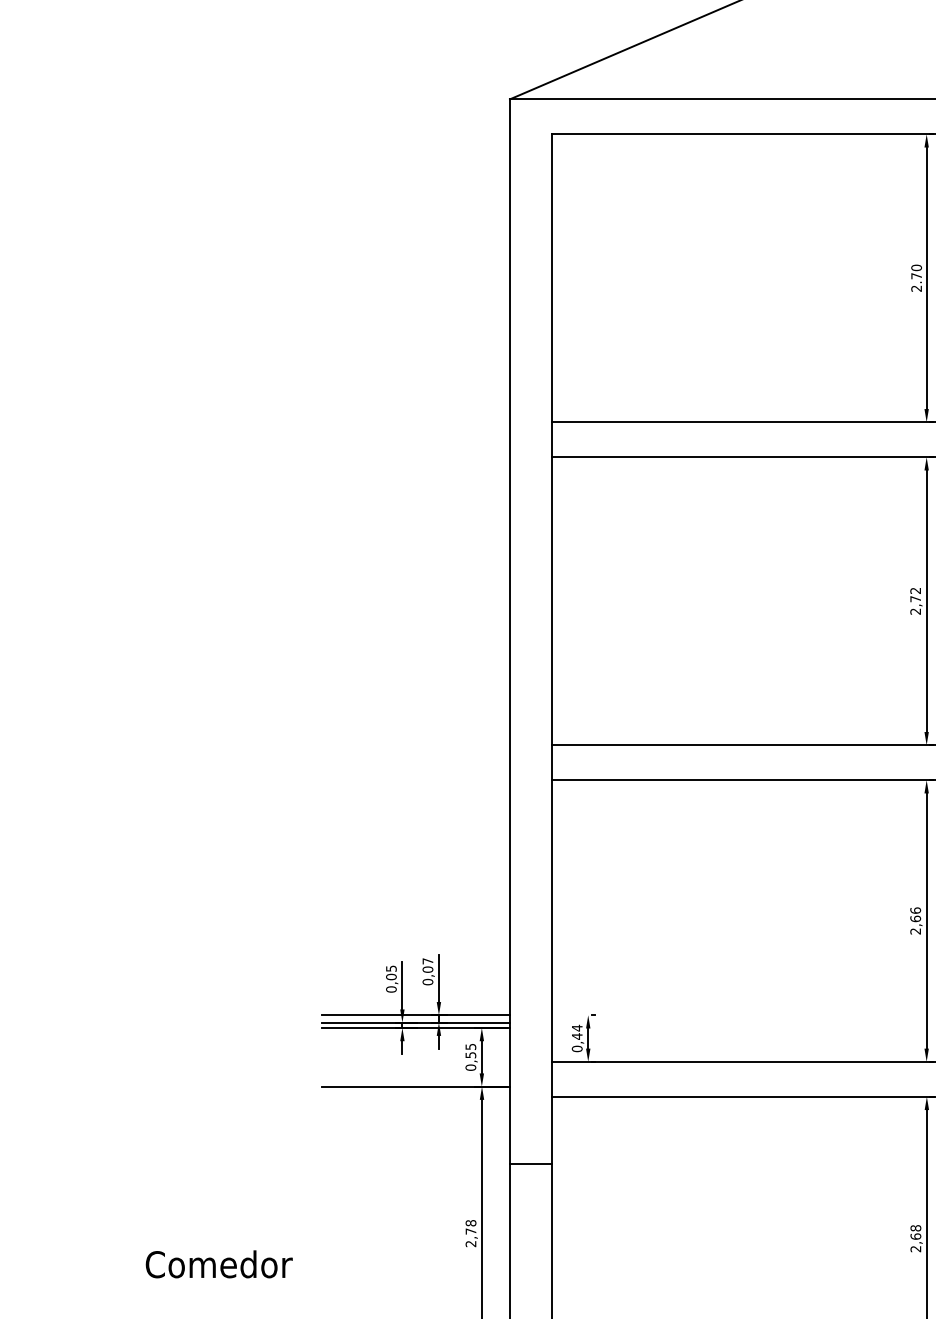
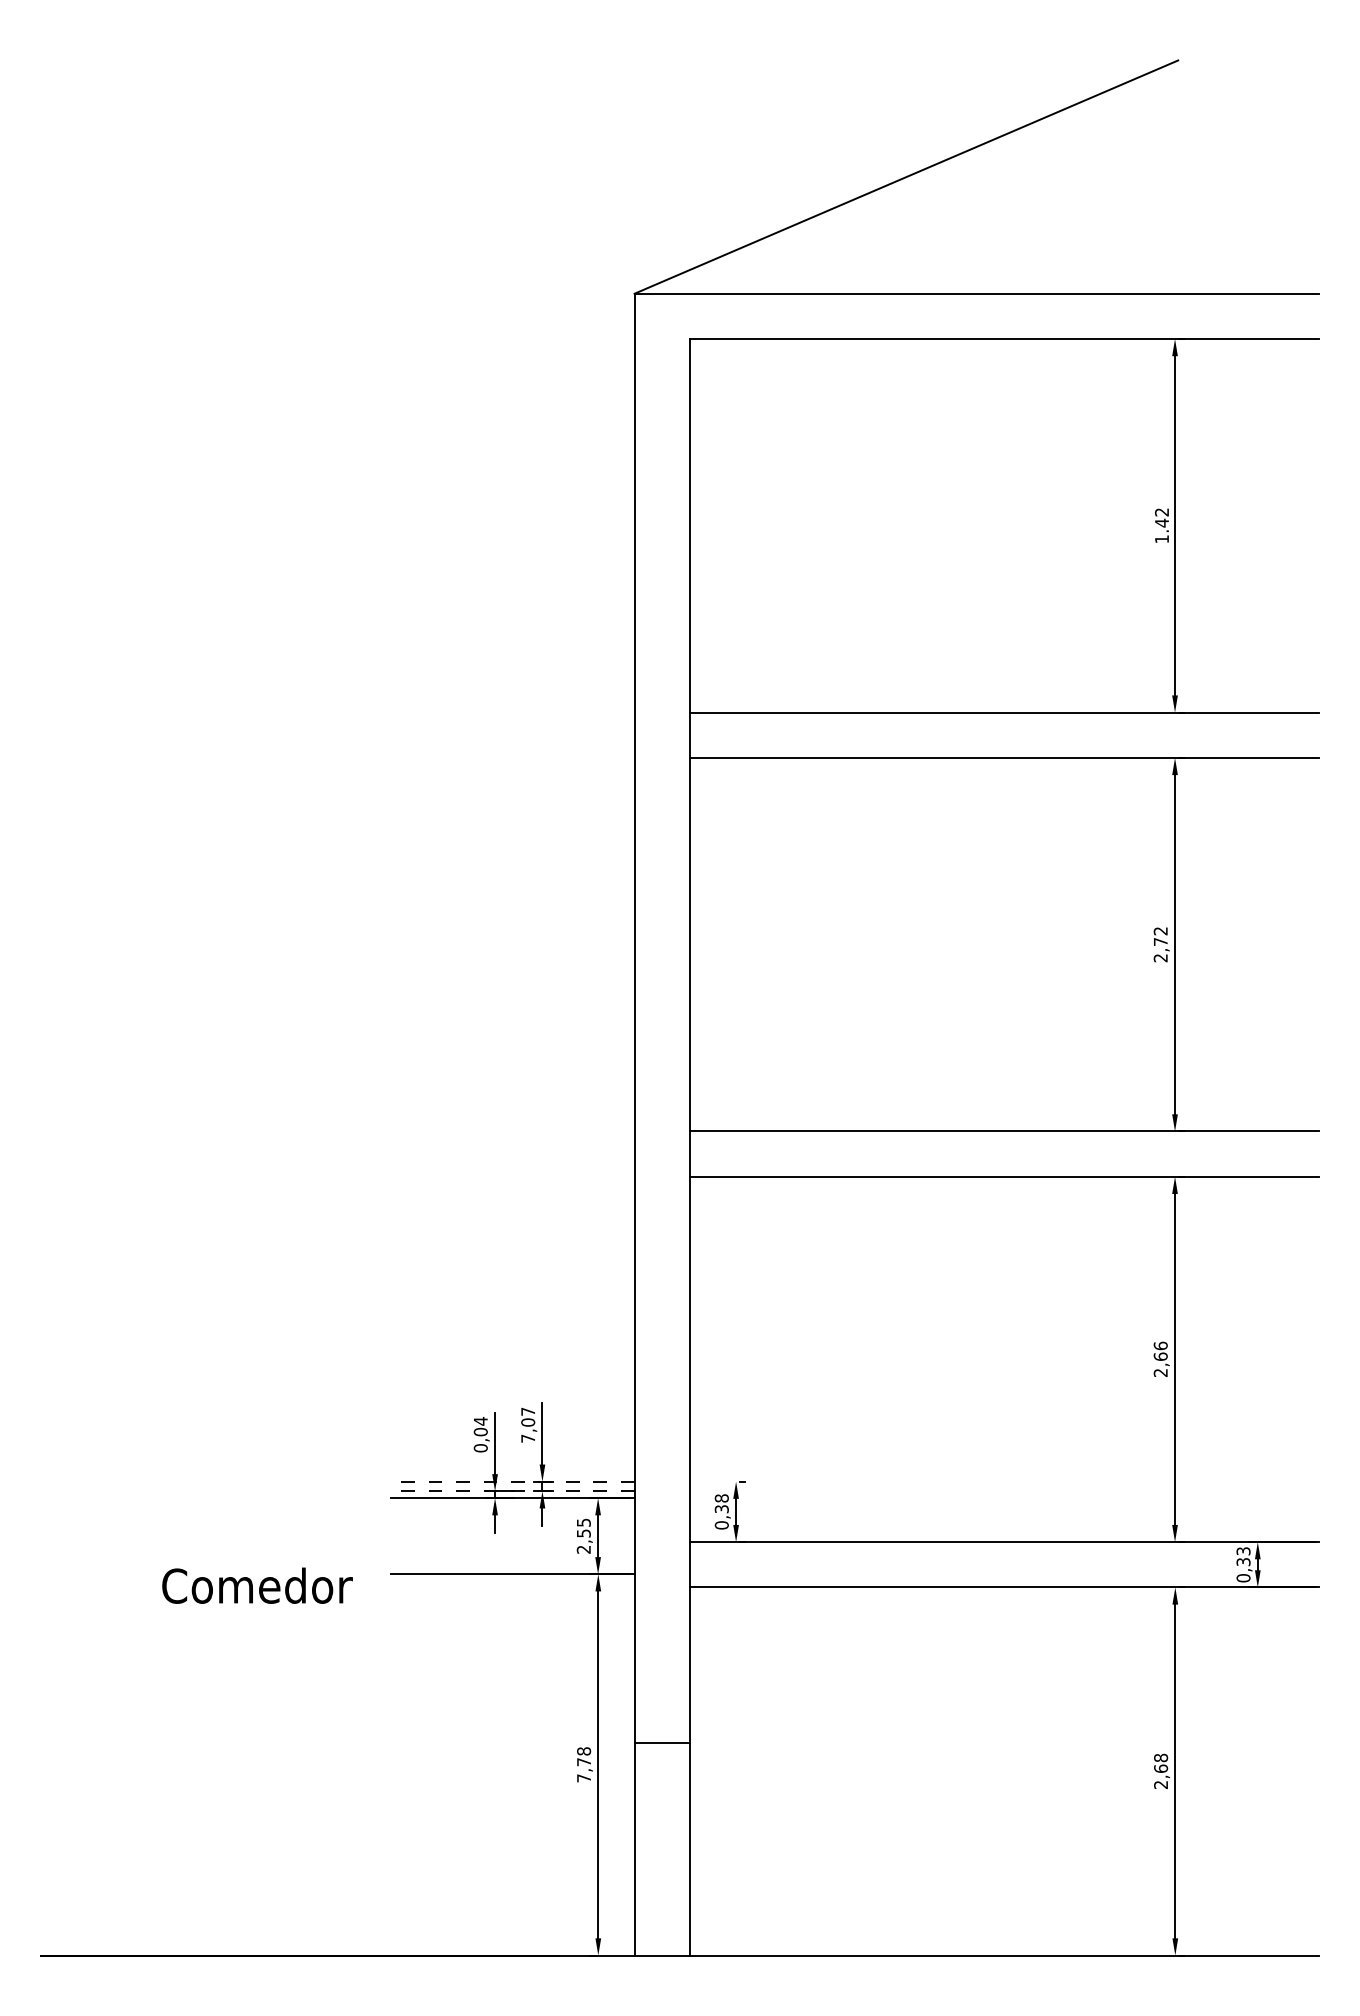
text: (916, 278) -> (1162, 525), 2.70 -> 1.42
text: (391, 968) -> (480, 1420), 0,05 -> 0,04
text: (428, 981) -> (528, 1438), 0,07 -> 7,07
line: (415, 1015) -> (512, 1481), solid -> dashed
line: (415, 1022) -> (512, 1491), solid -> dashed
text: (576, 1032) -> (721, 1503), 0,44 -> 0,38
text: (470, 1067) -> (583, 1549), 0,55 -> 2,55
line: (530, 1163) -> (661, 1742), moved
text: (470, 1244) -> (583, 1778), 2,78 -> 7,78
text: (219, 1264) -> (257, 1585), moved

